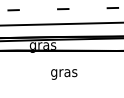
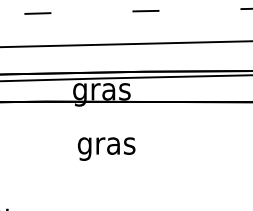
text: (64, 74) -> (107, 149), moved

